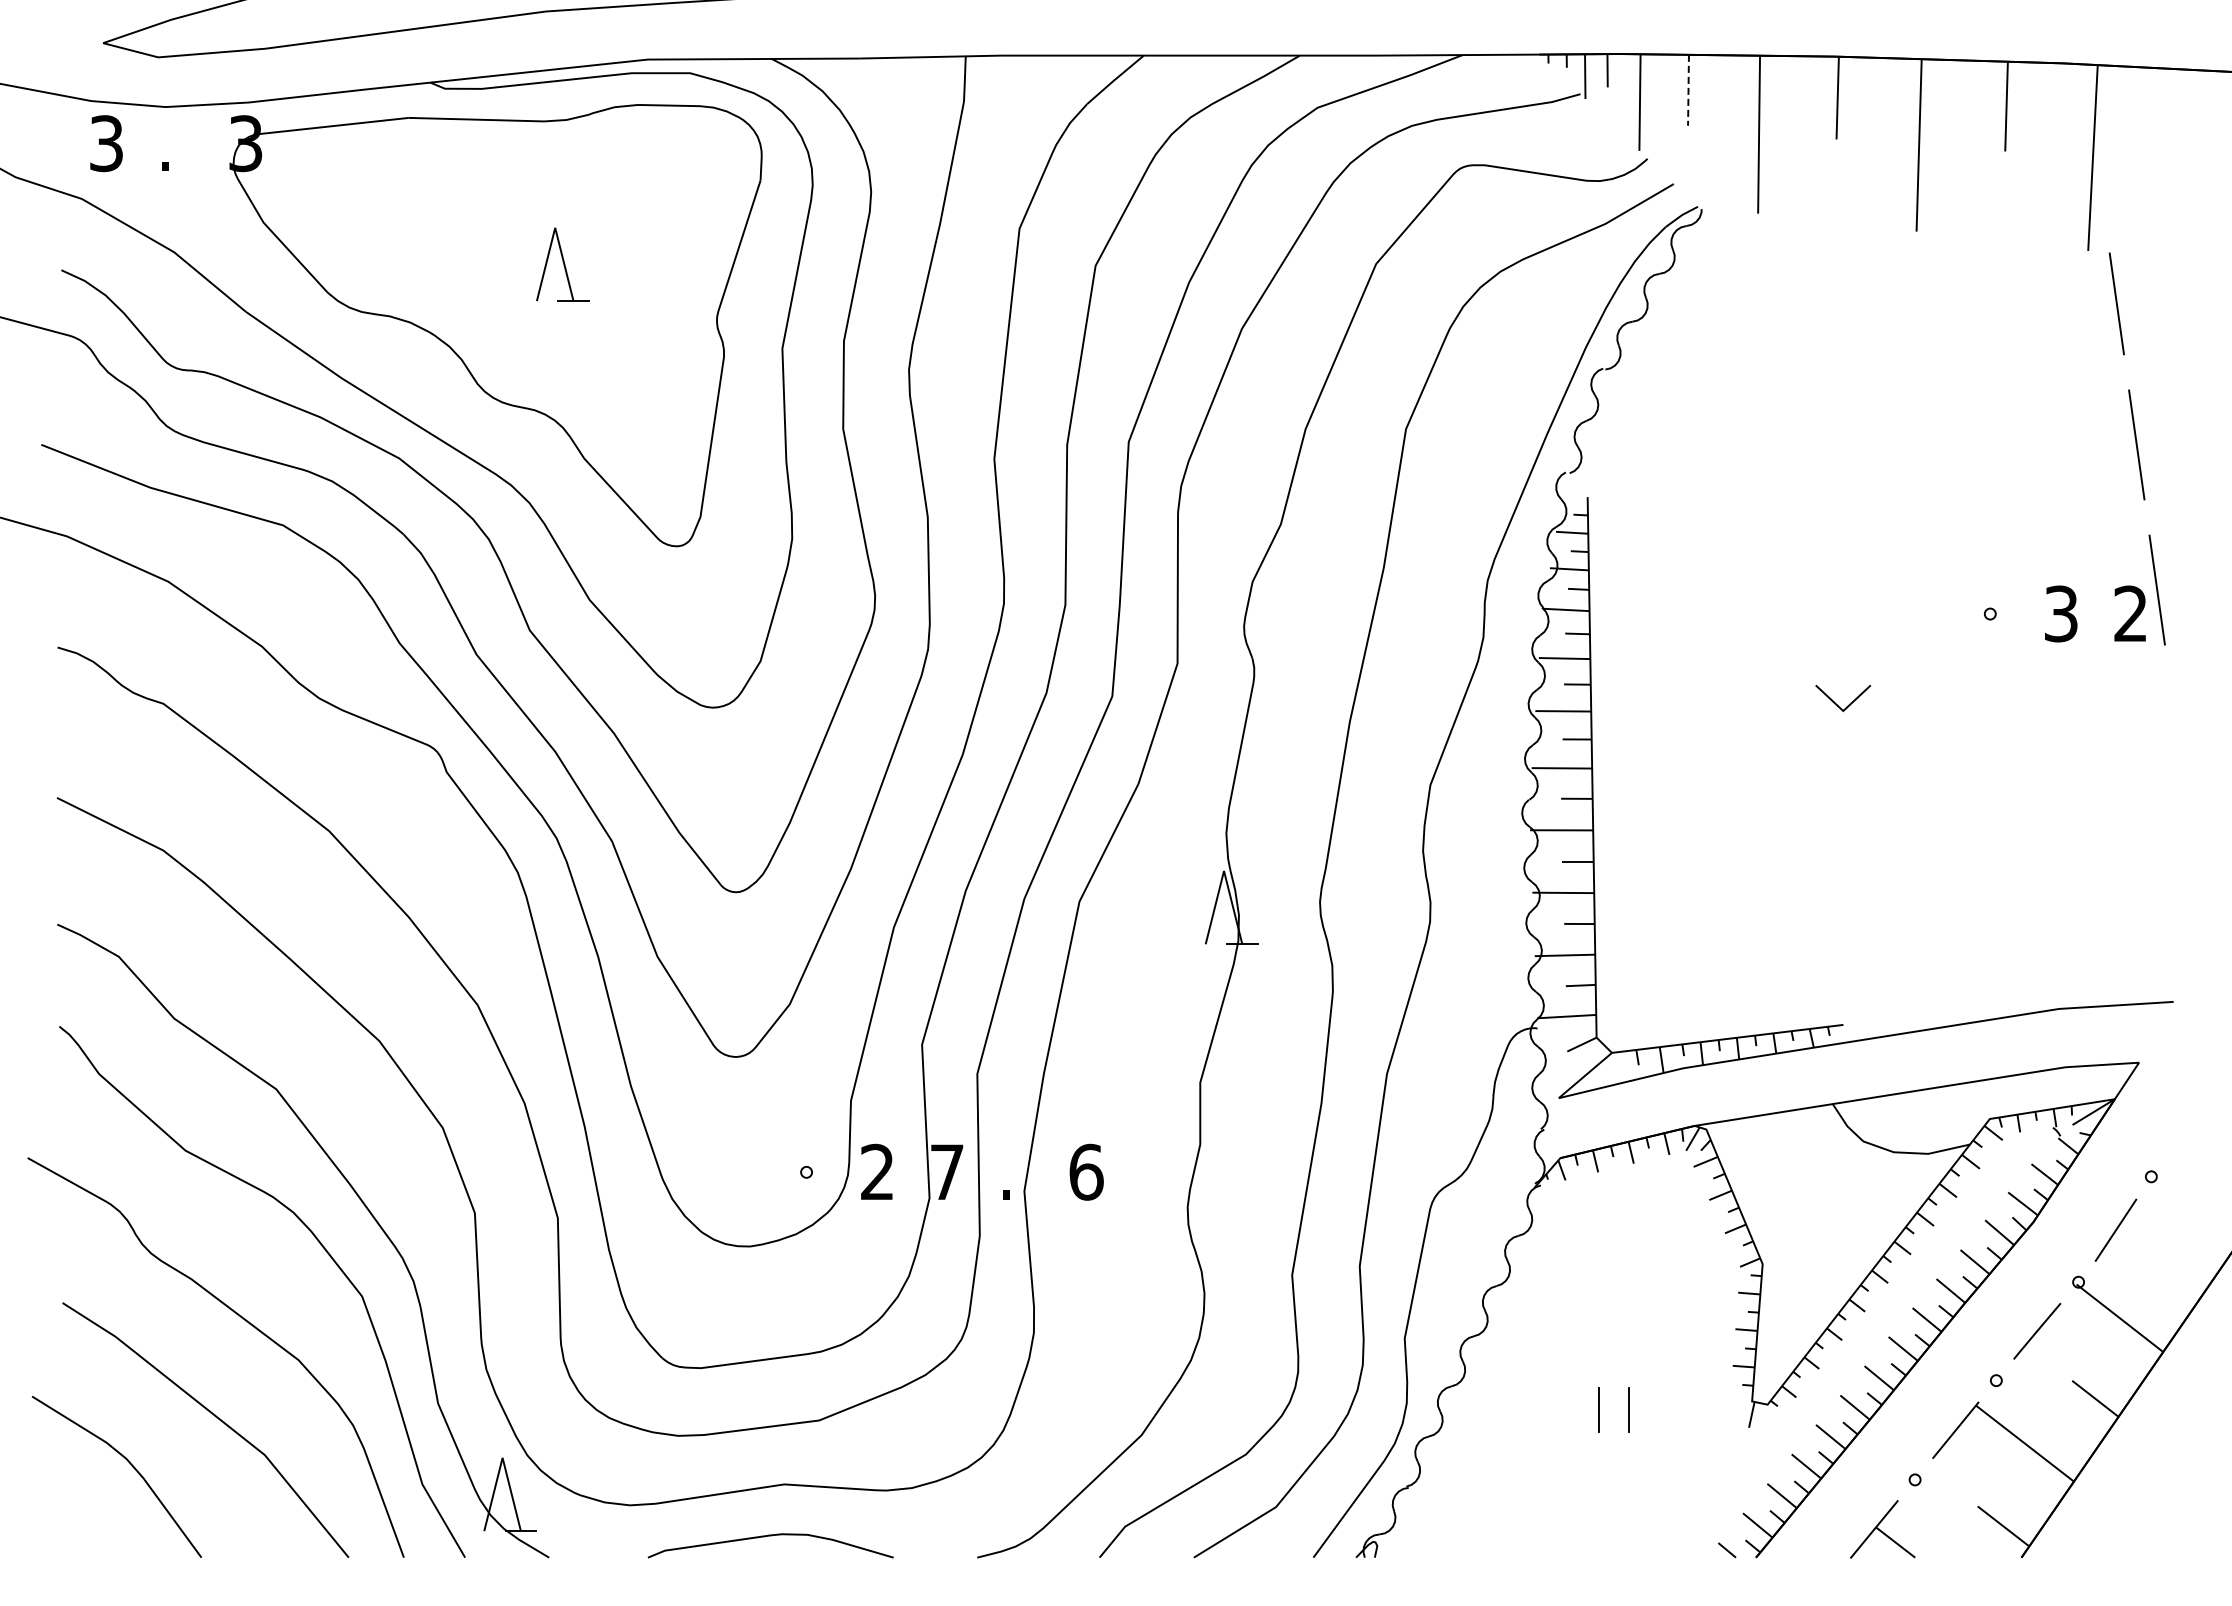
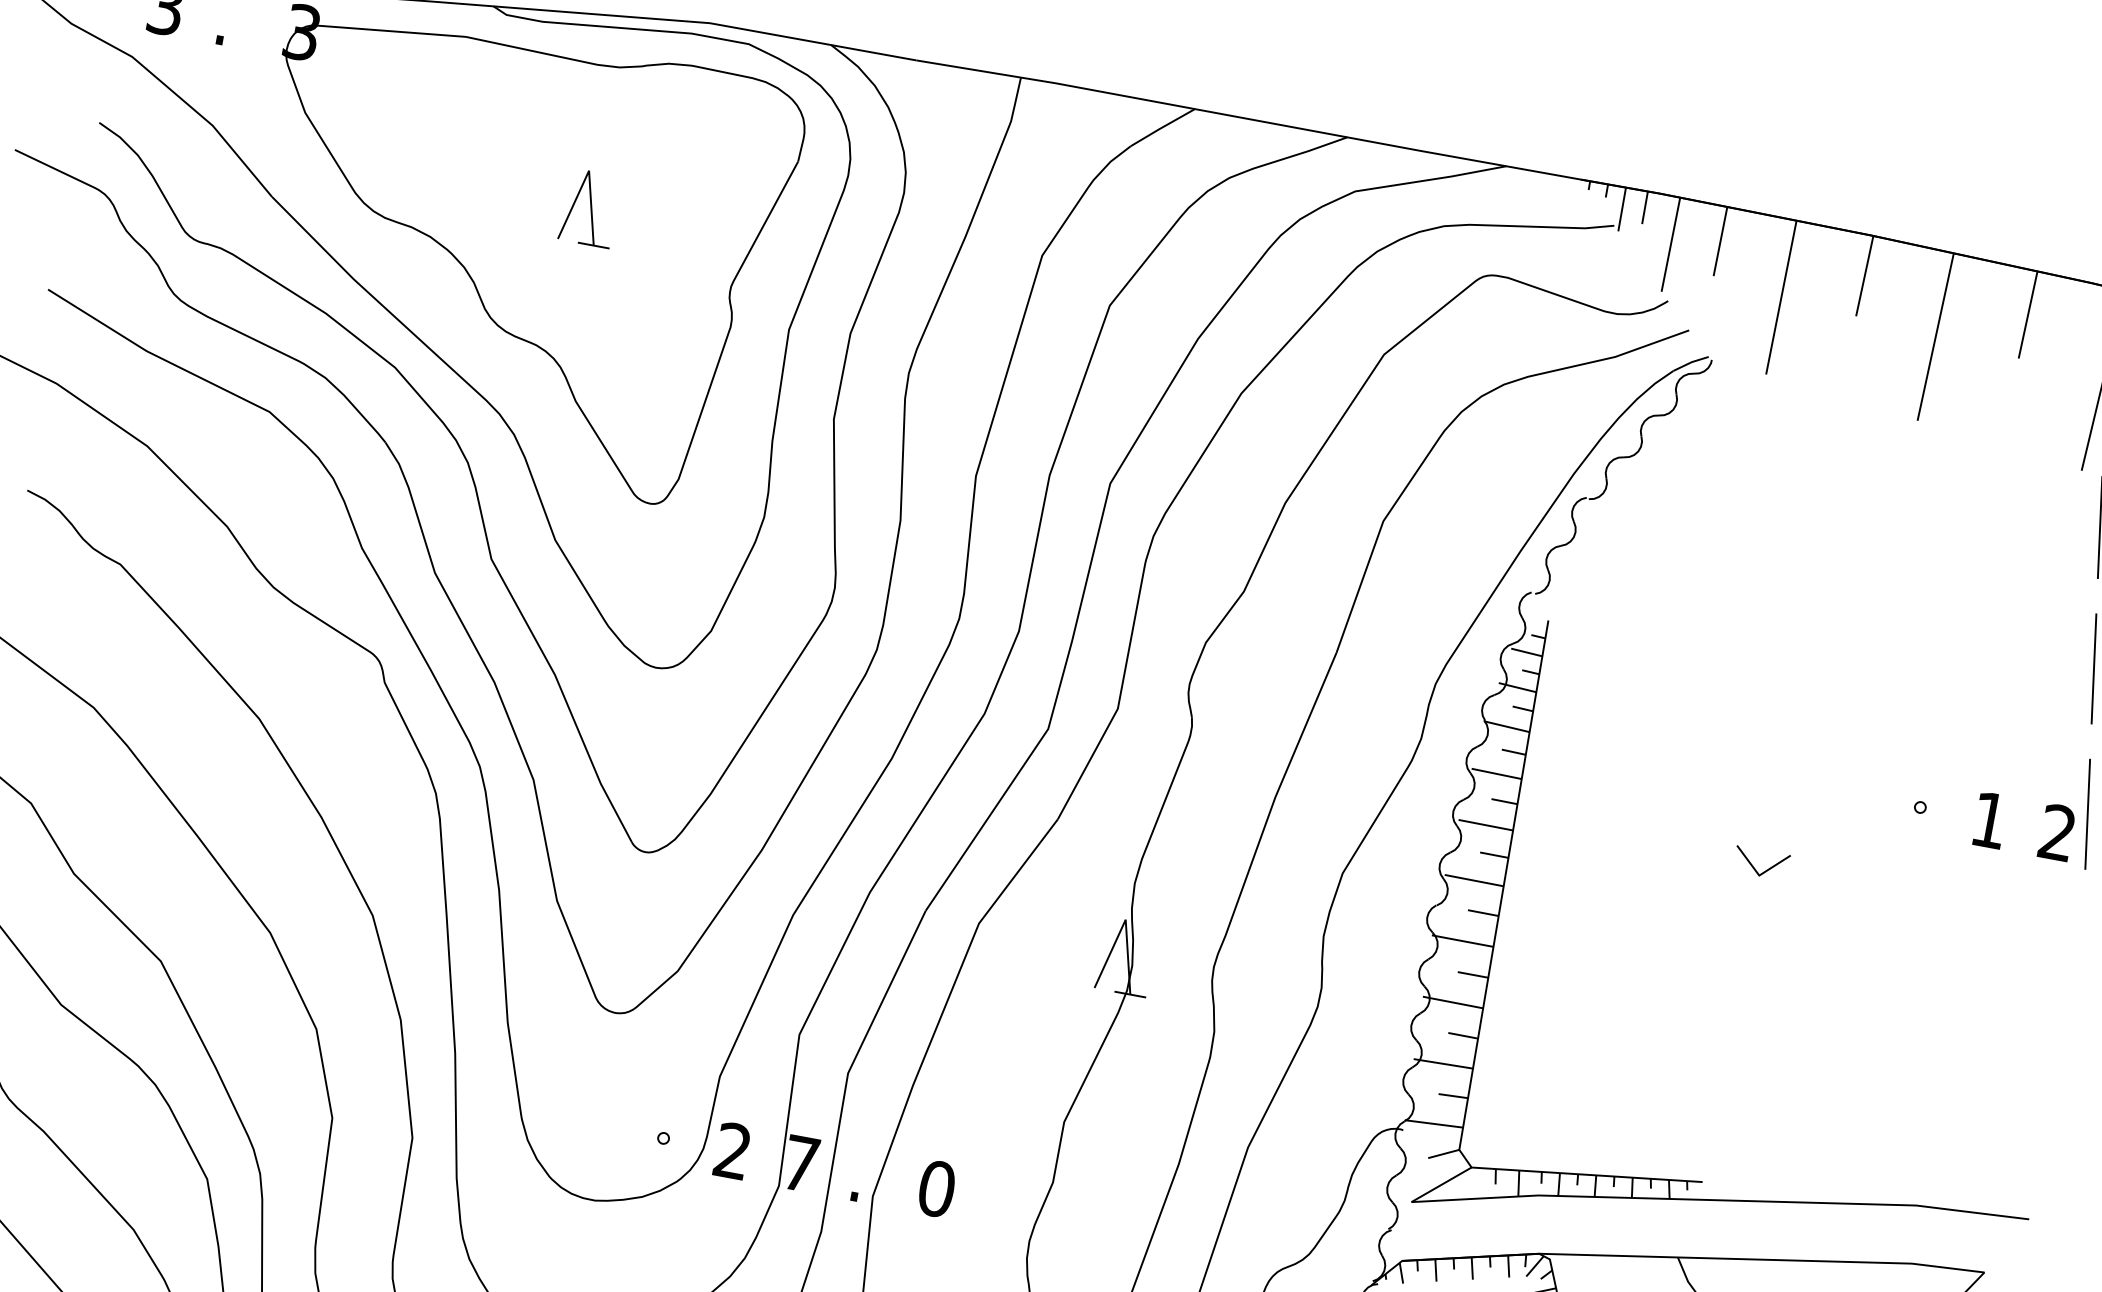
line: (1688, 90) -> (1720, 241), dashed -> solid
text: (2061, 613) -> (1989, 819), 3 -> 1
text: (1086, 1171) -> (937, 1188), 6 -> 0

